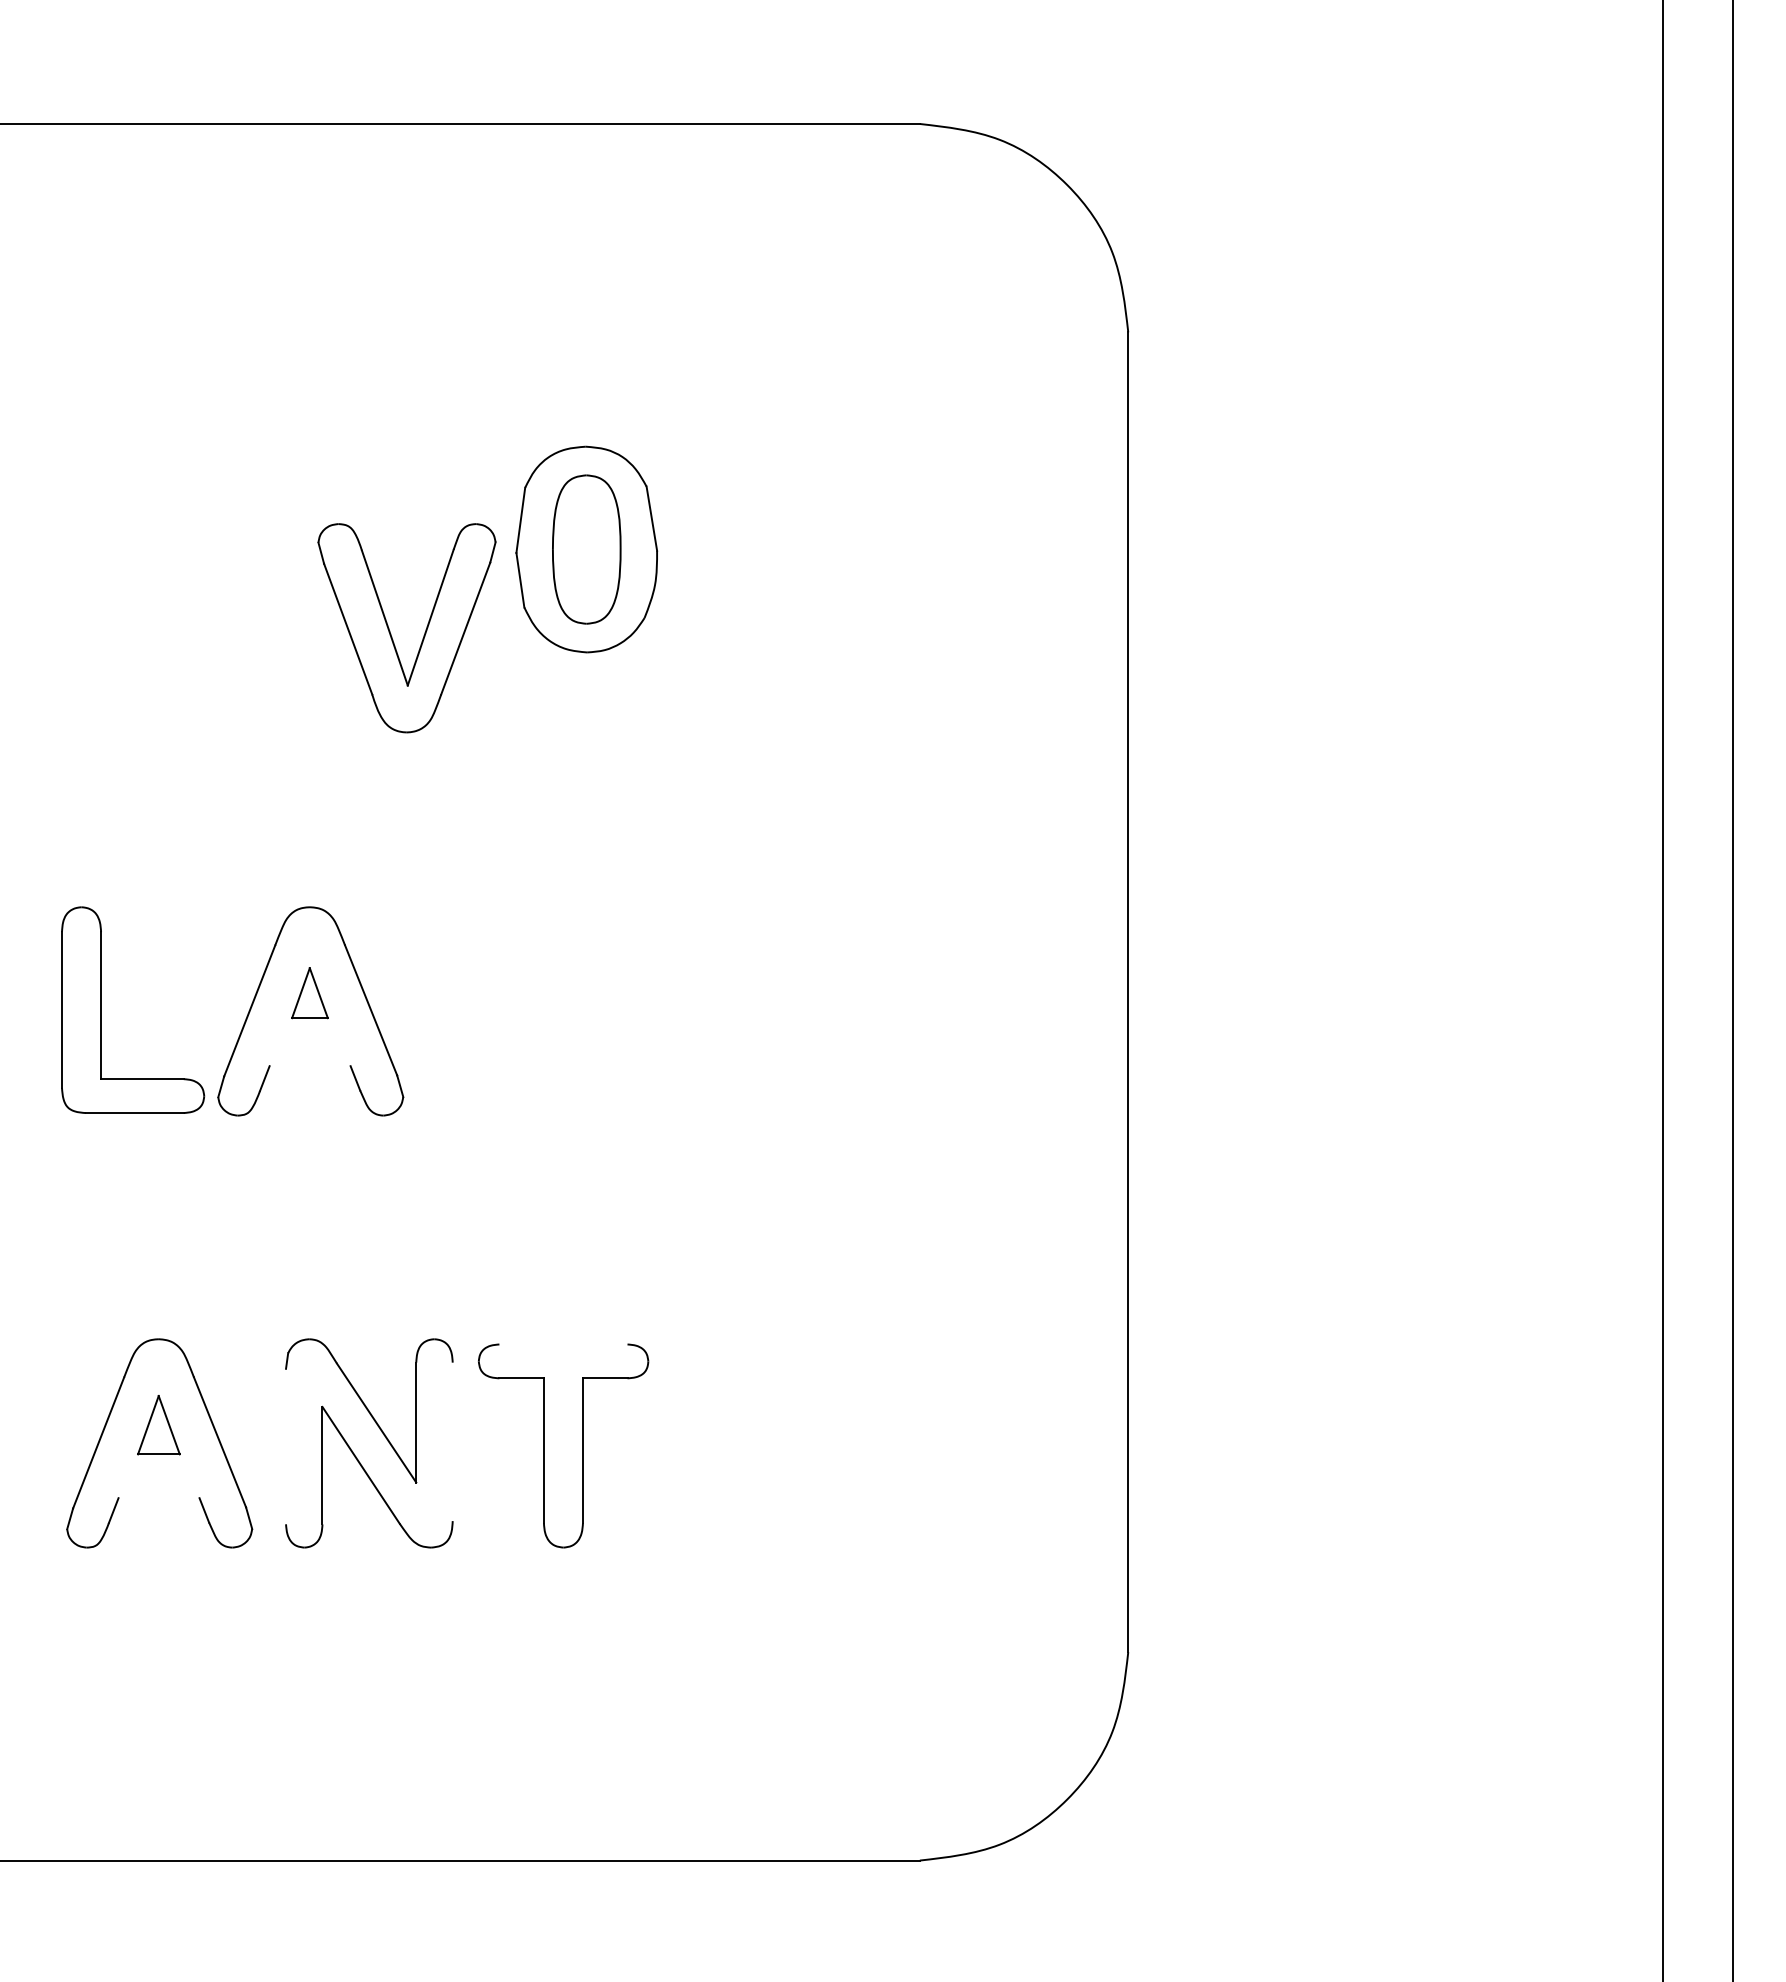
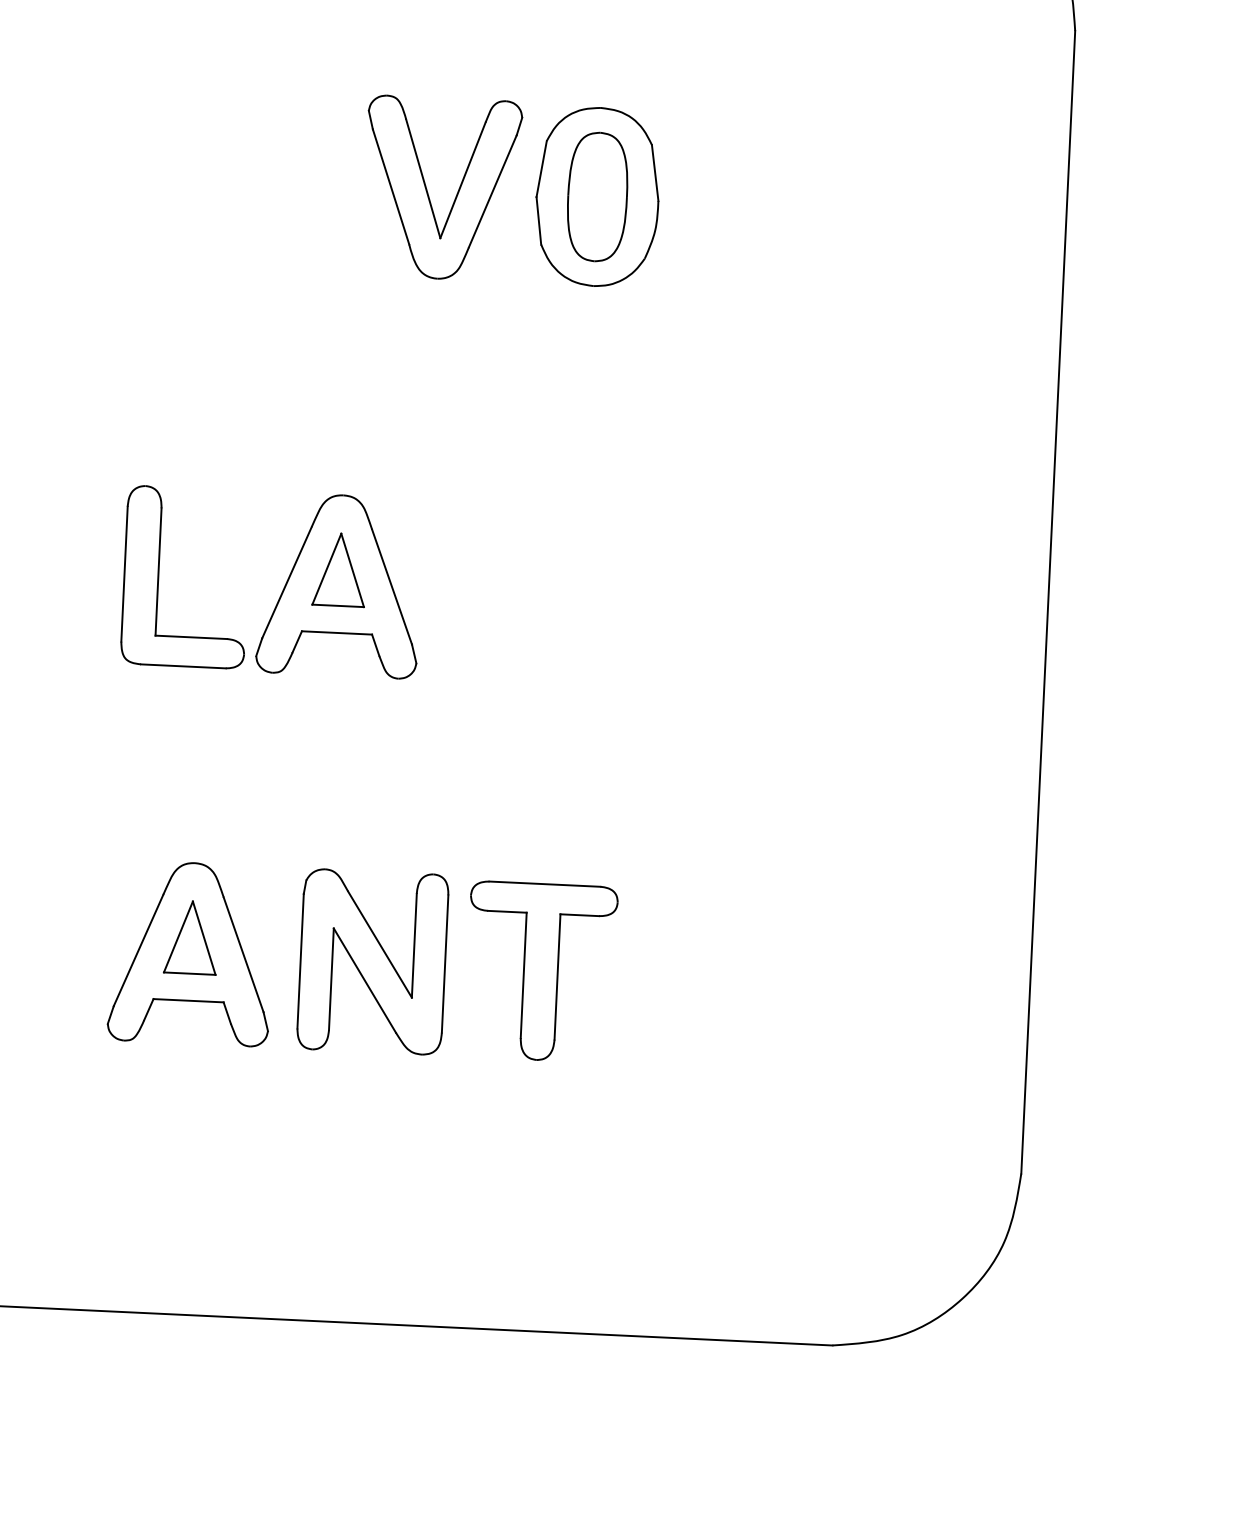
part: (391, 633) -> (428, 192), moved
part: (309, 992) -> (339, 569), size x1.67
line: (309, 1066) -> (336, 633), added
line: (563, 1344) -> (544, 884), added
part: (158, 1424) -> (191, 936), size x1.43
line: (452, 1441) -> (444, 963), added
line: (286, 1446) -> (301, 961), added
line: (158, 1498) -> (188, 1000), added

